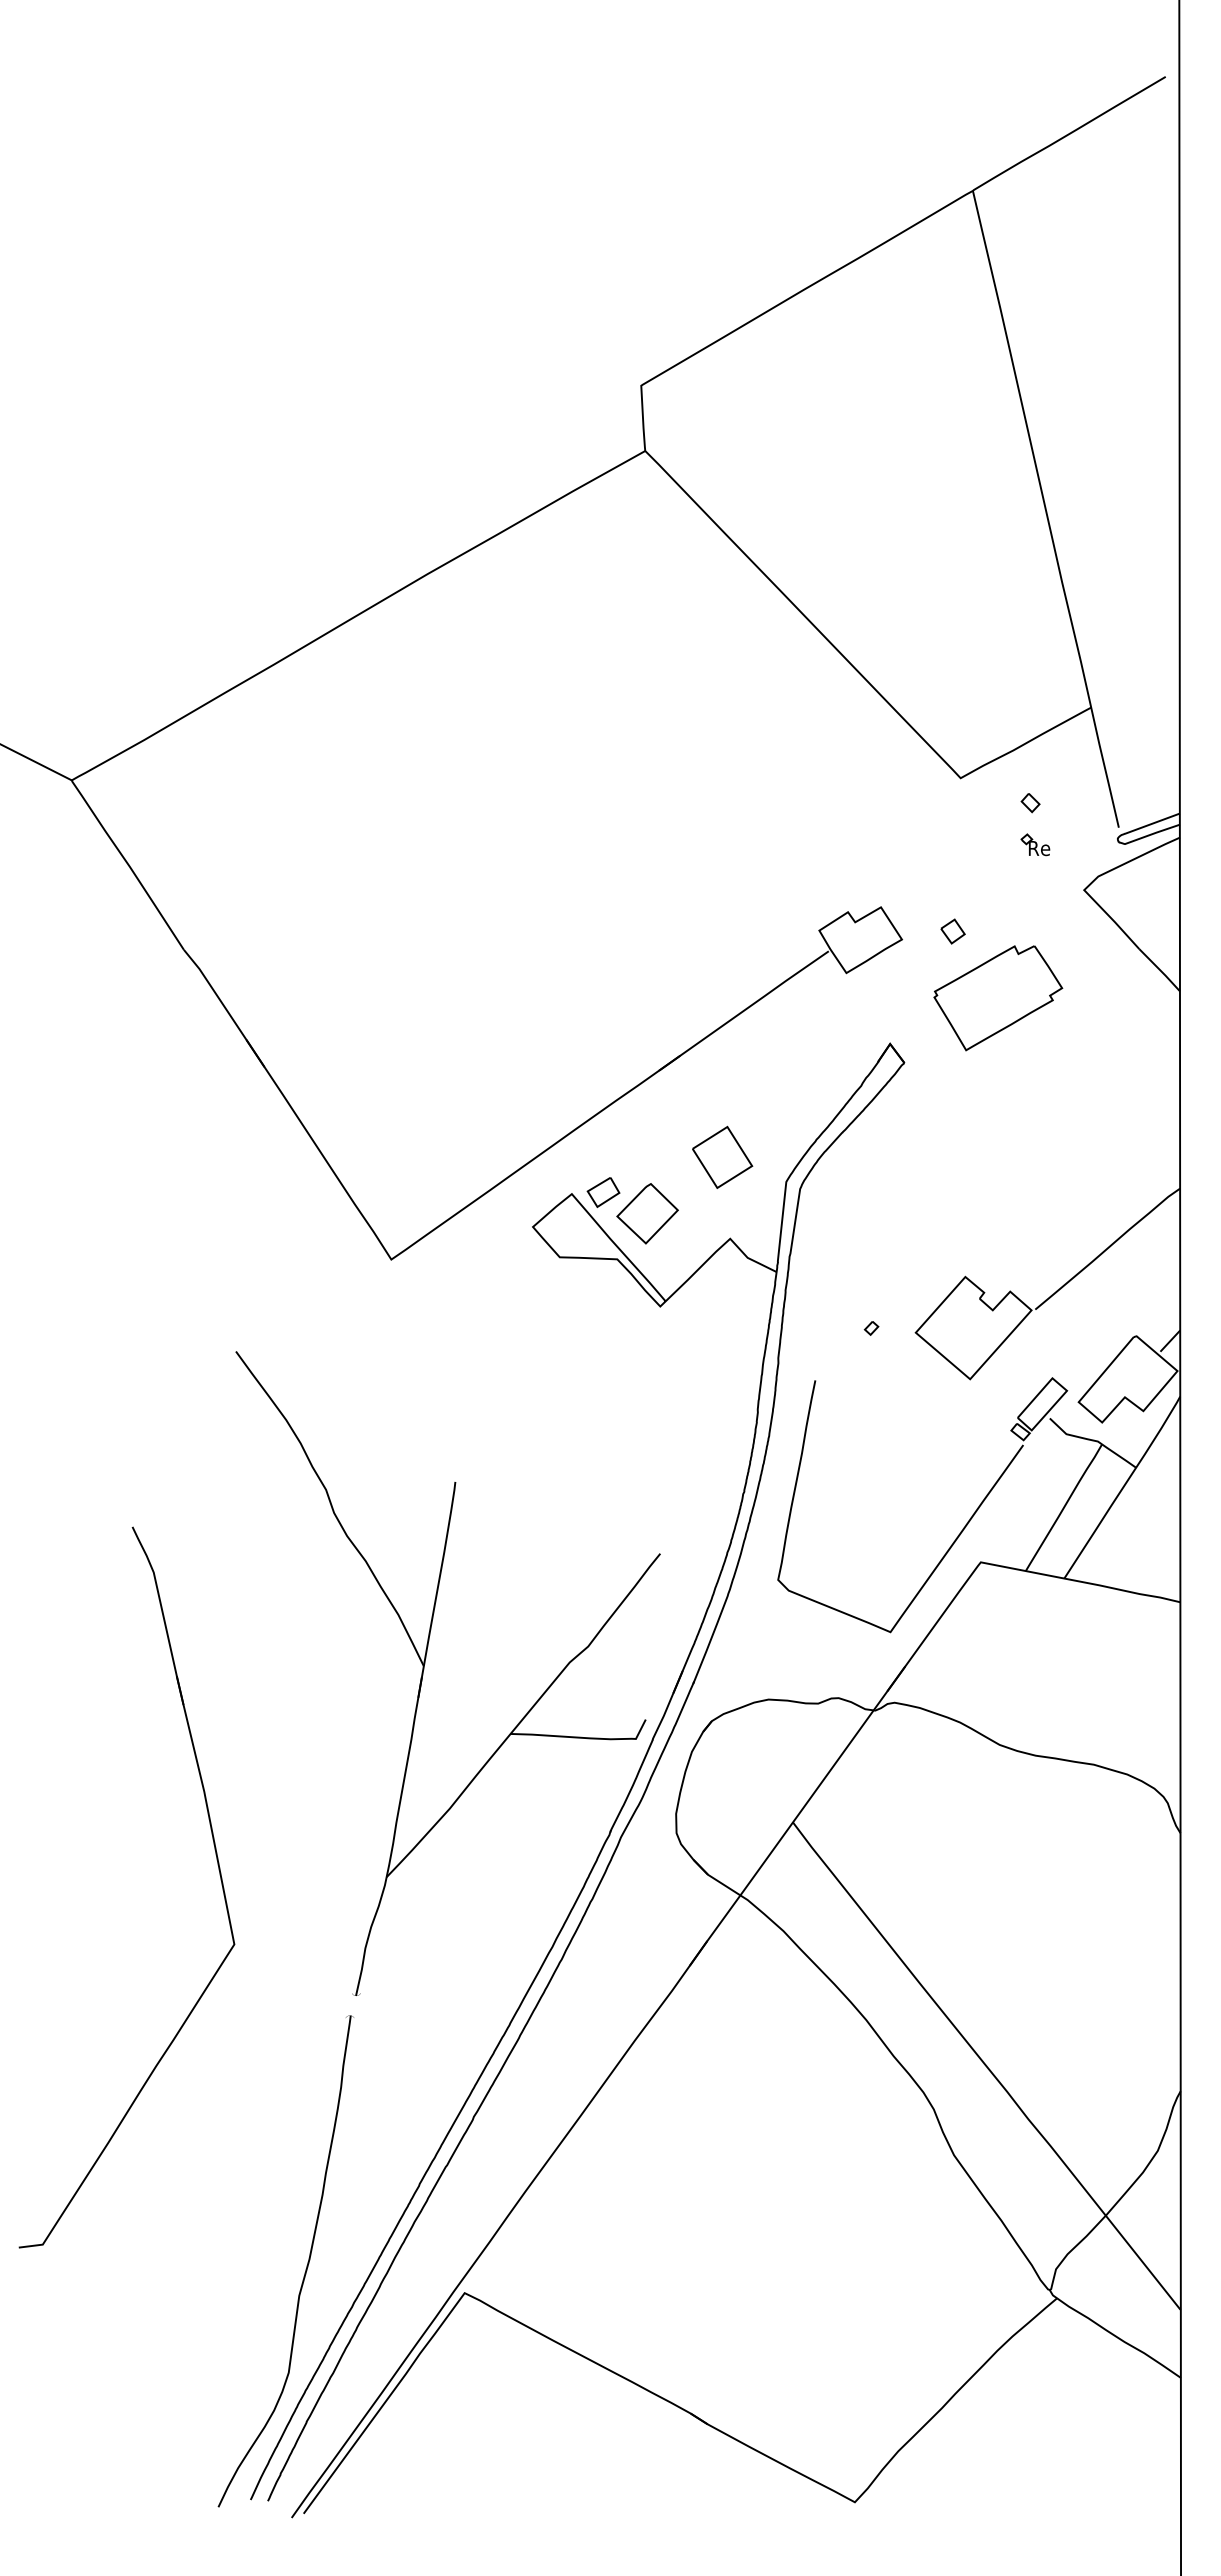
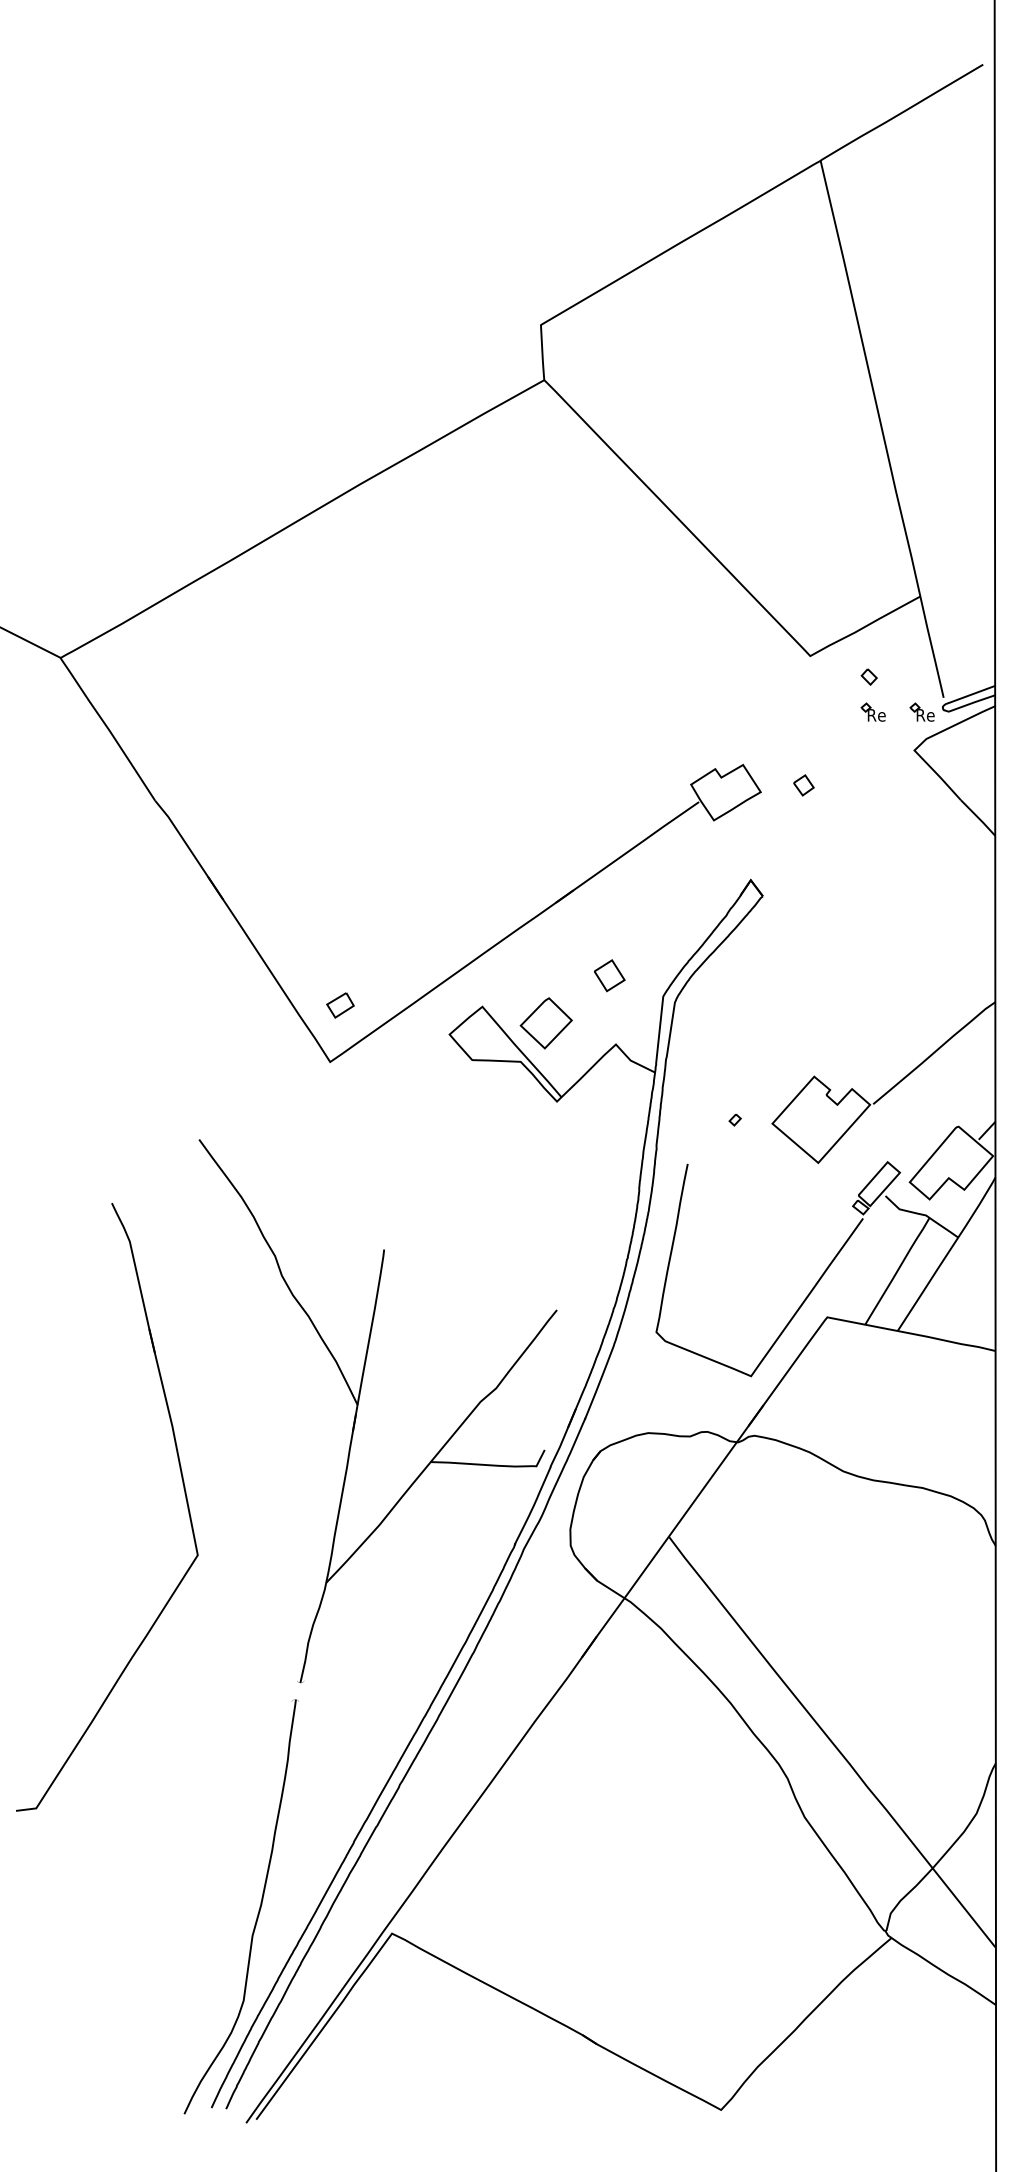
part: (1093, 844) -> (922, 711), added
part: (998, 998) -> (842, 841), removed
part: (722, 1156) -> (609, 975), size x0.6
part: (603, 1192) -> (340, 1005), moved
part: (218, 1870) -> (184, 1492), moved

